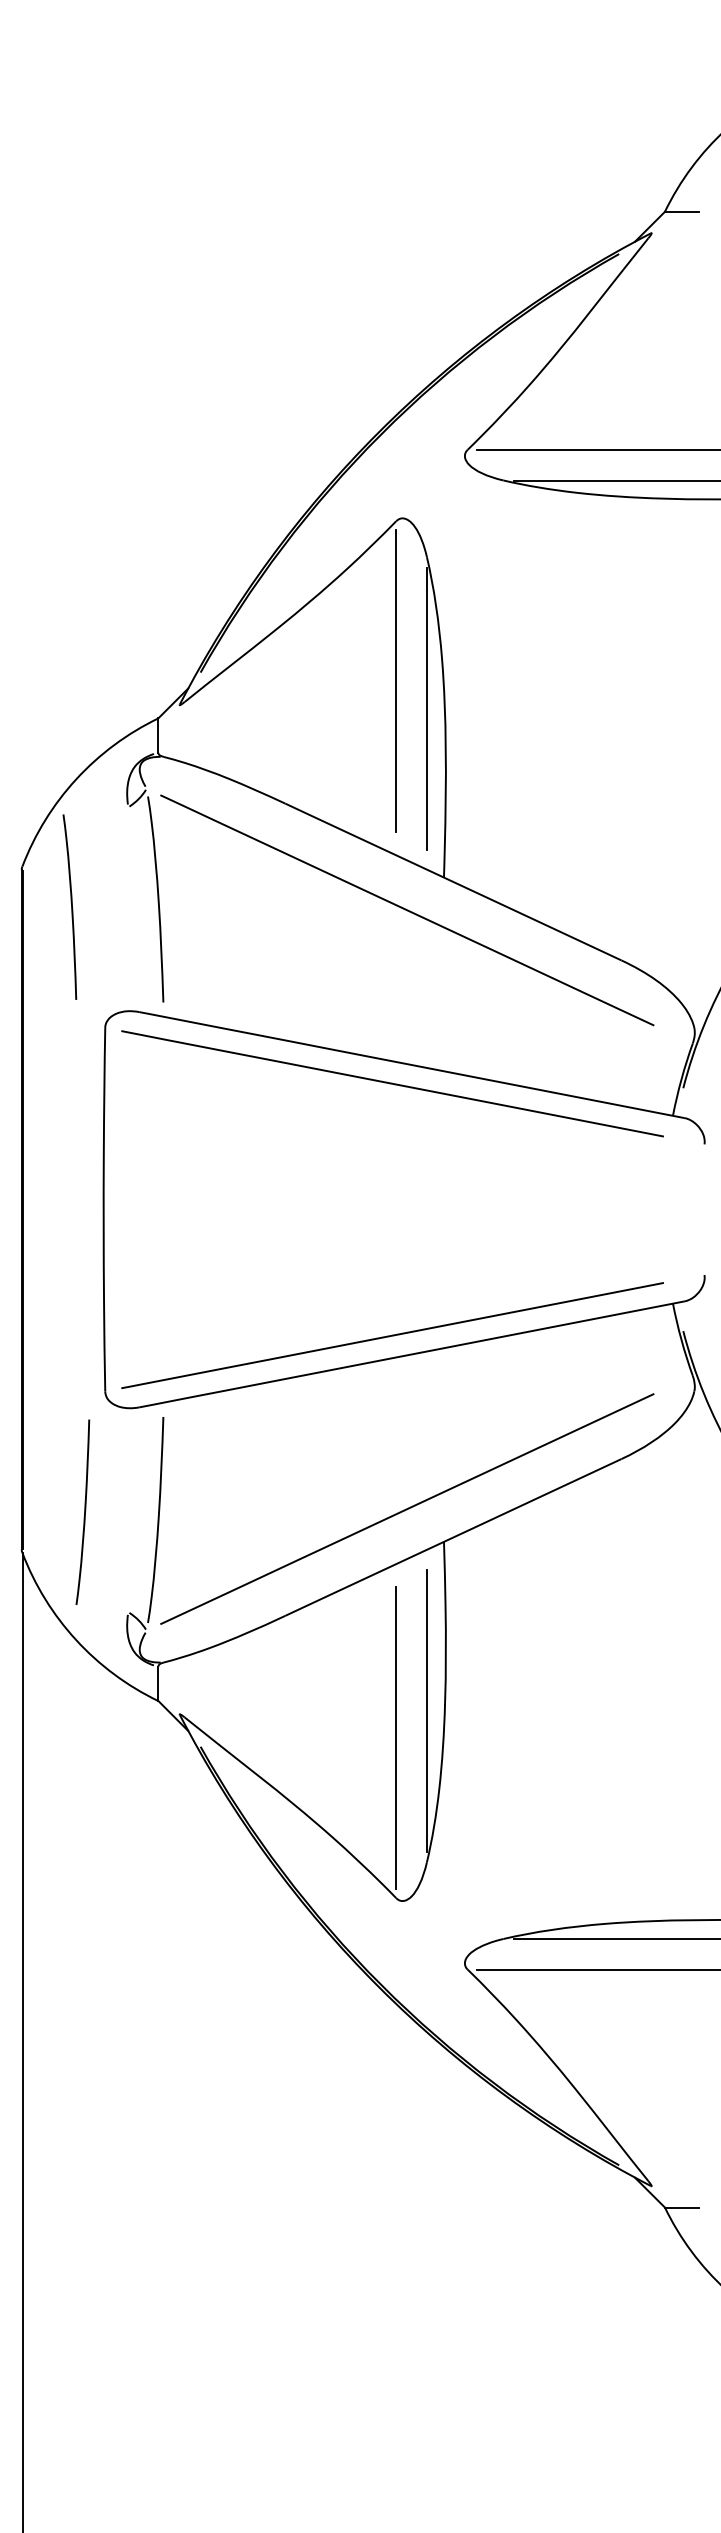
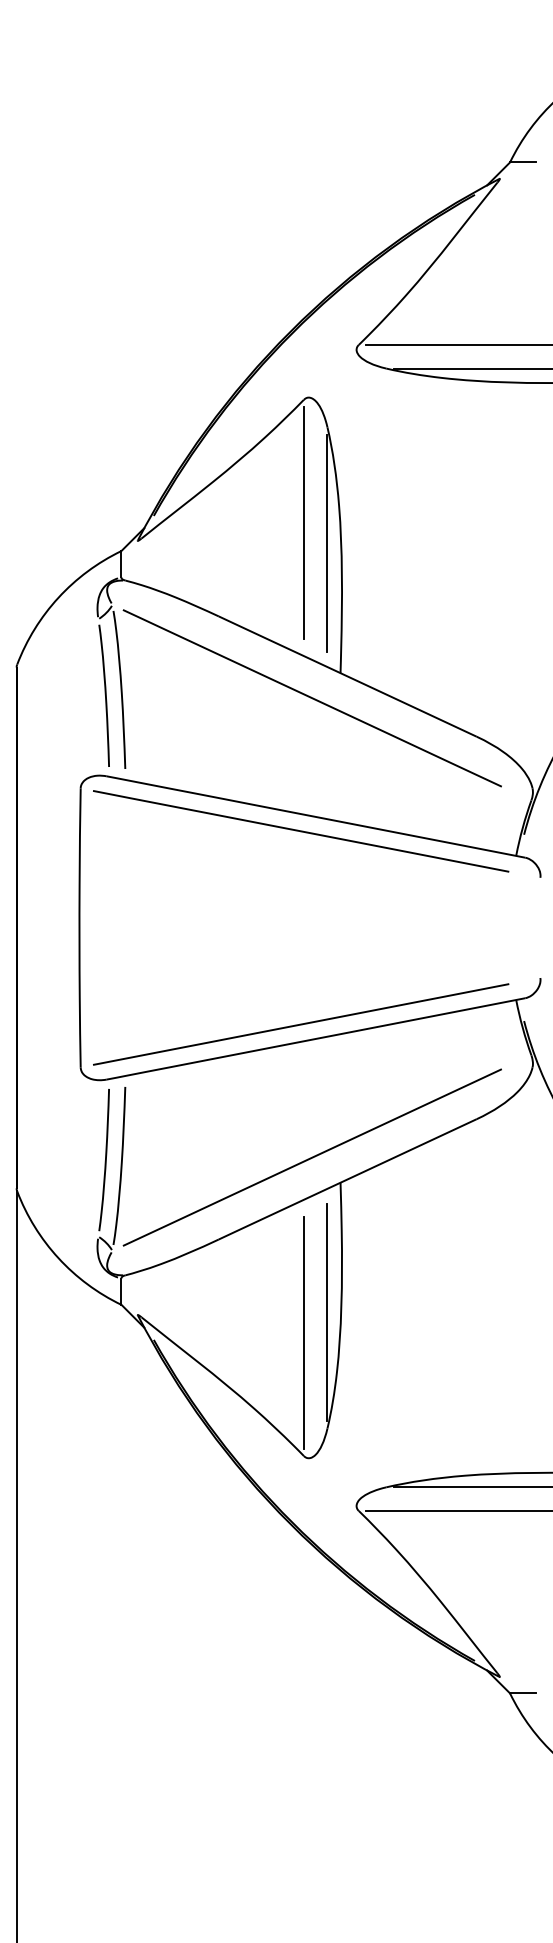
curve: (71, 906) -> (105, 695), moved
curve: (84, 1511) -> (105, 1159), moved

